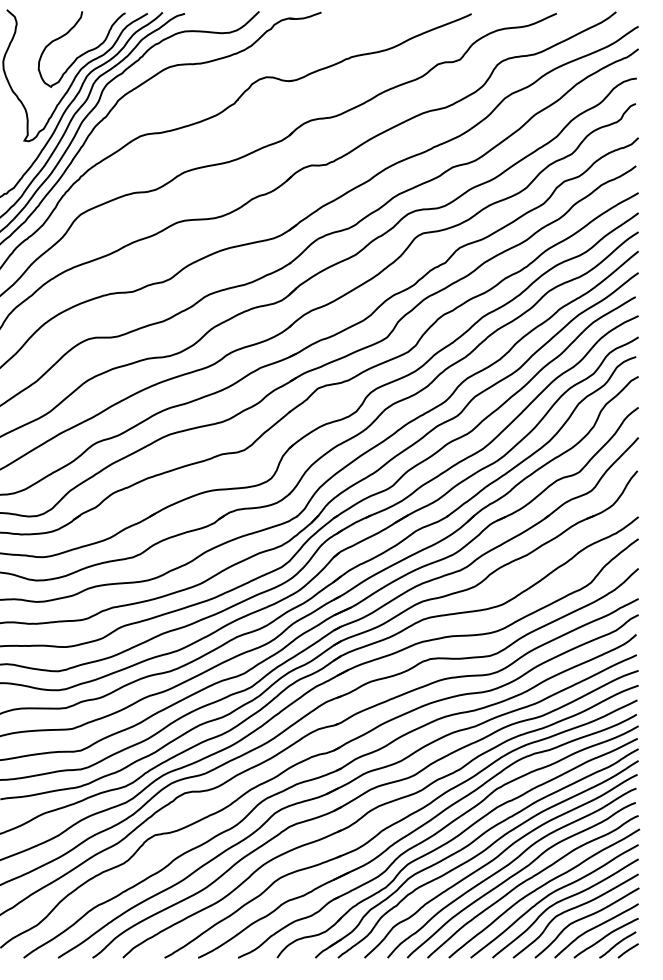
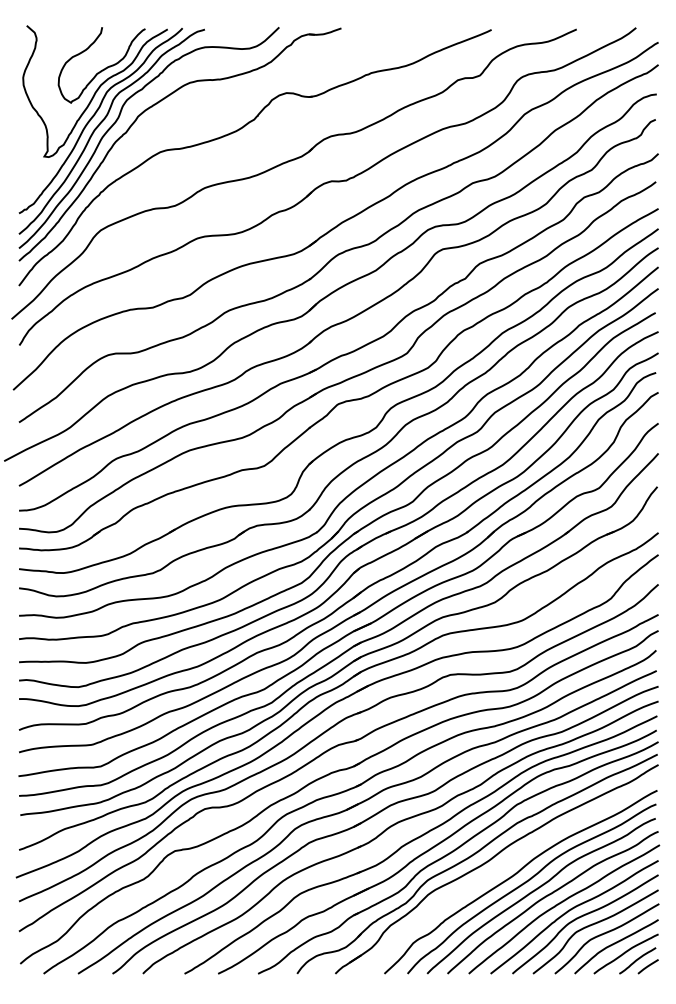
curve: (483, 852) -> (503, 868), removed

